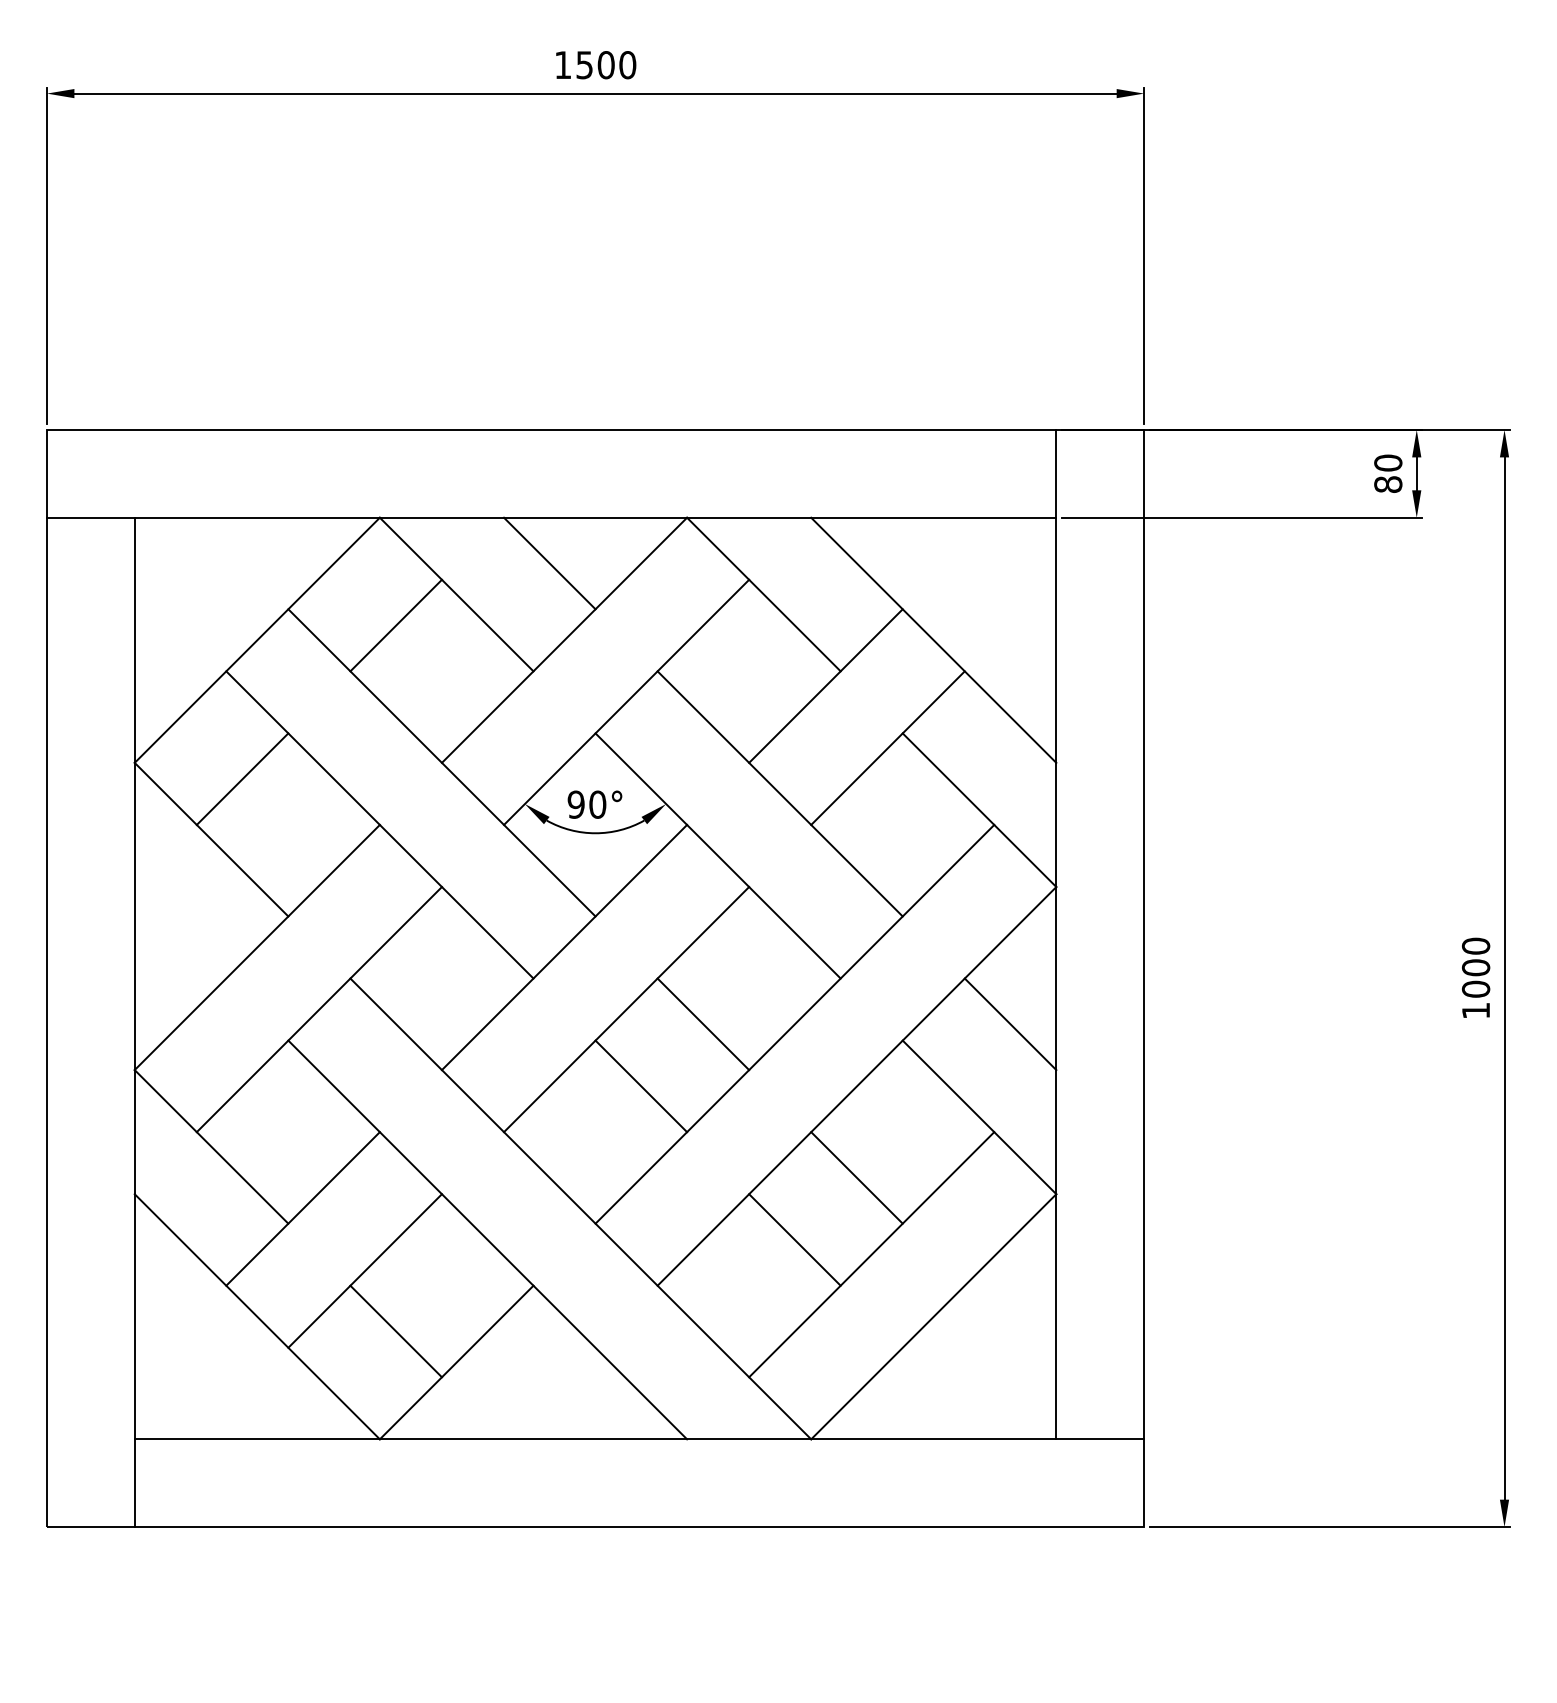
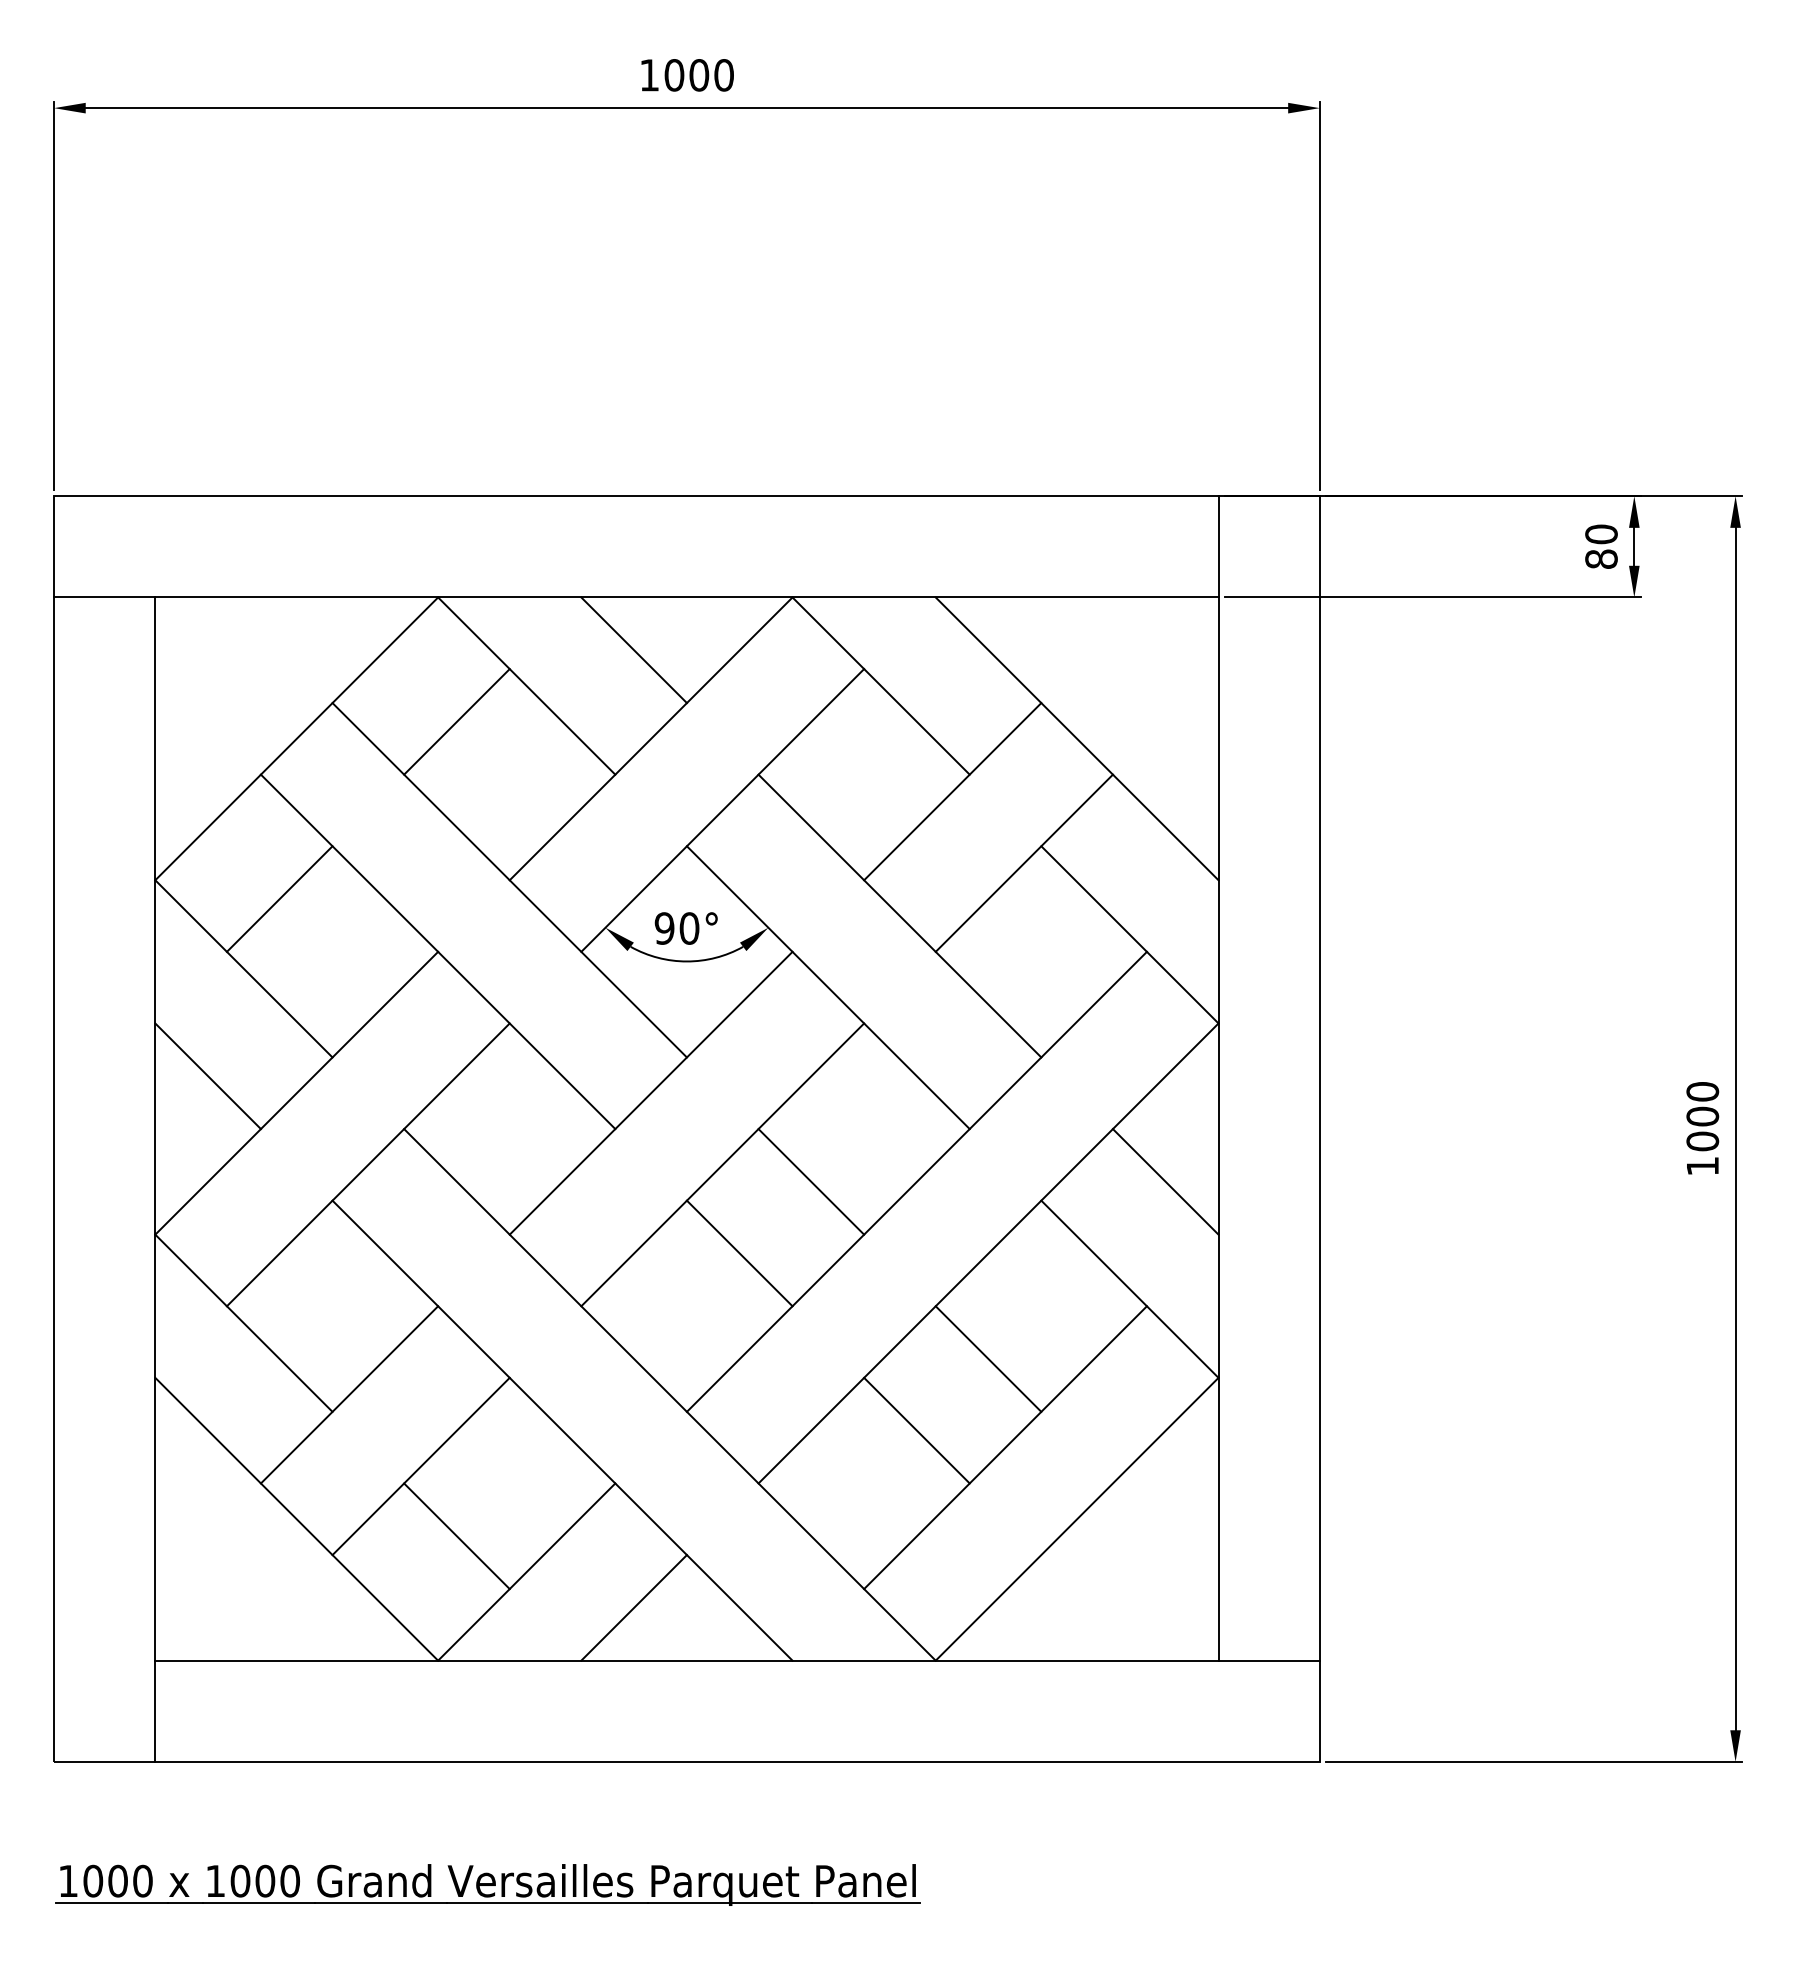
text: (584, 65) -> (674, 75), 1500 -> 1000
line: (179, 932) -> (207, 1076), added
line: (549, 1393) -> (633, 1607), added
part: (422, 1633) -> (487, 1884), added

